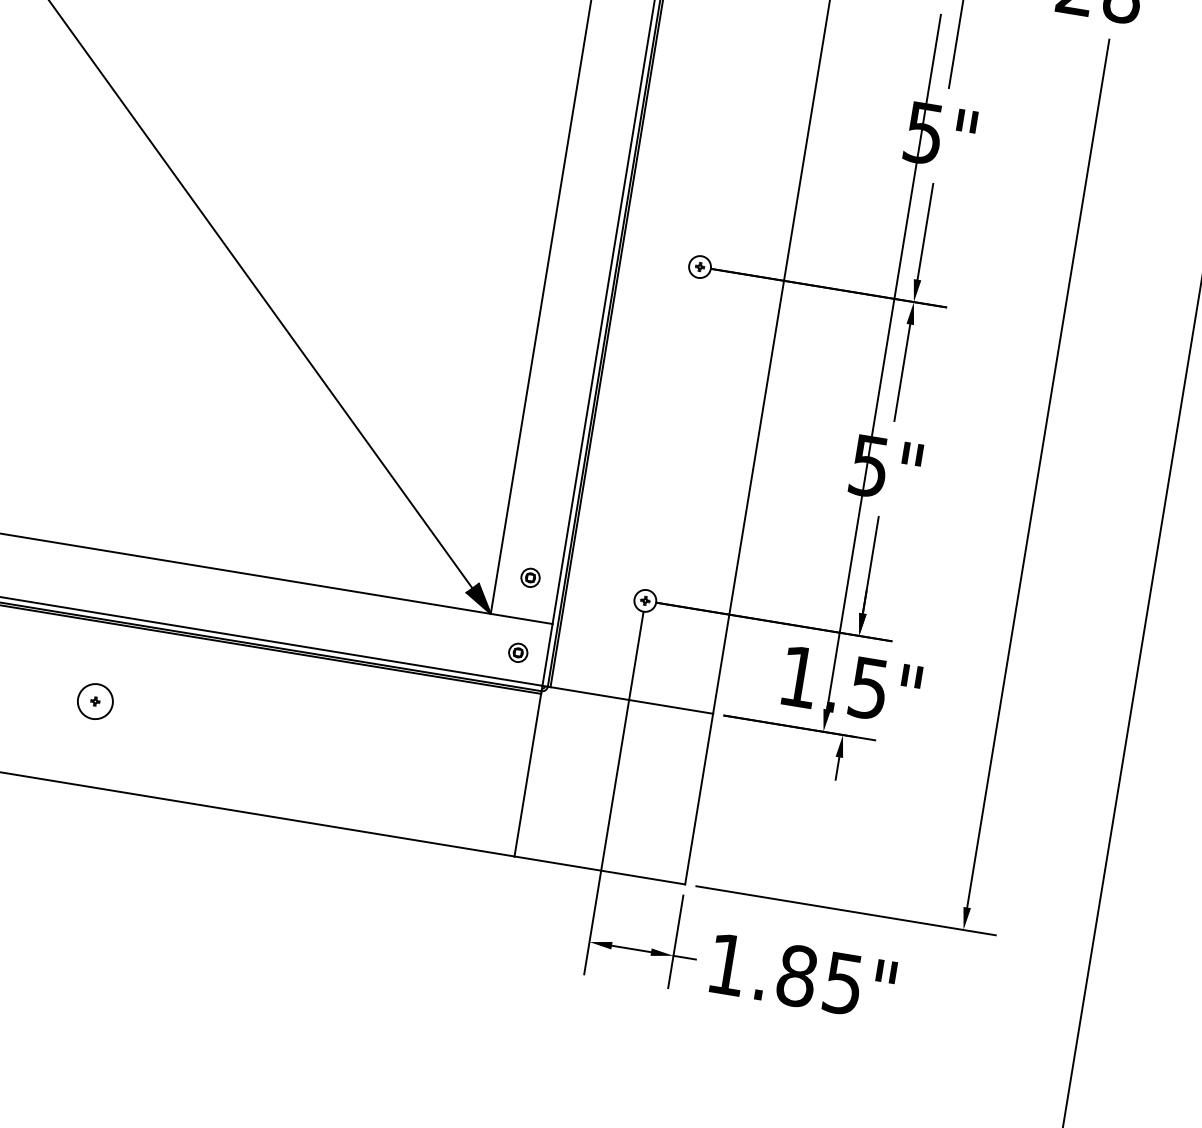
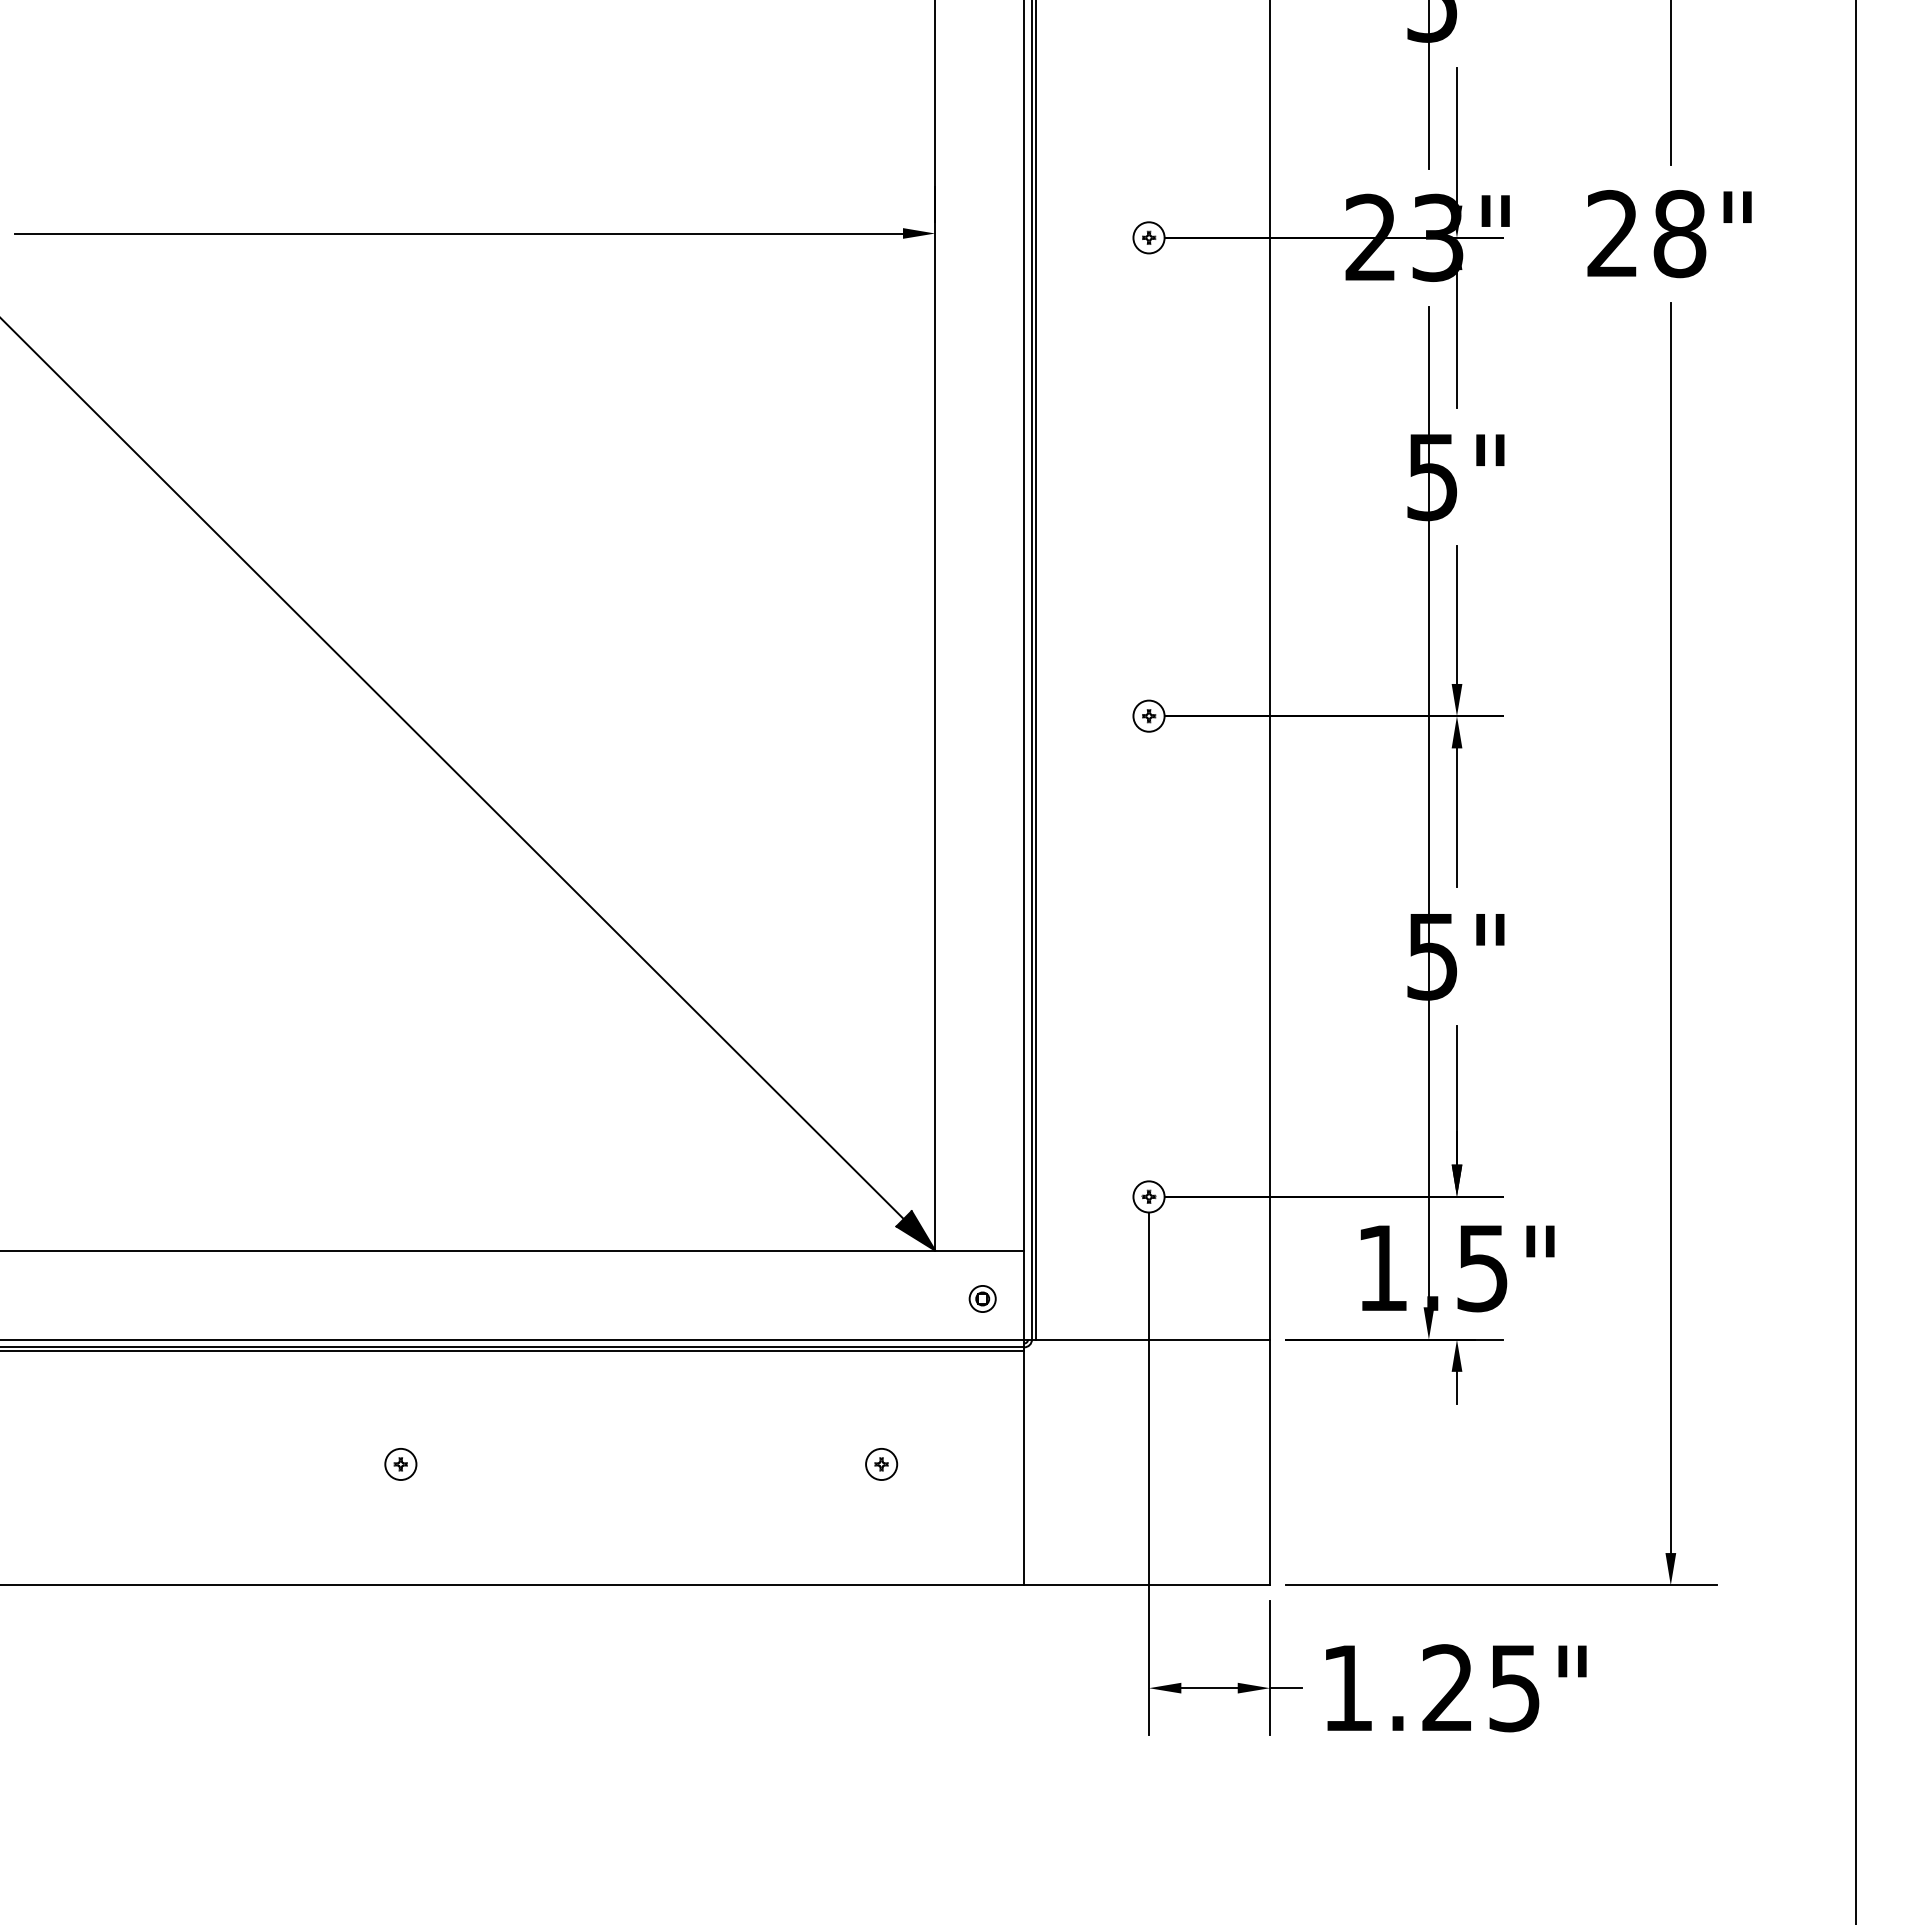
part: (530, 577) -> (982, 1190), removed
circle: (95, 701) -> (400, 1464), size x0.62
part: (429, 756) -> (881, 1464), added
text: (796, 976) -> (1447, 1688), 1.85" -> 1.25"

